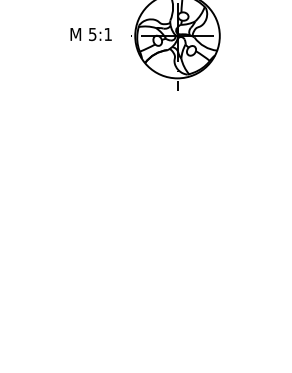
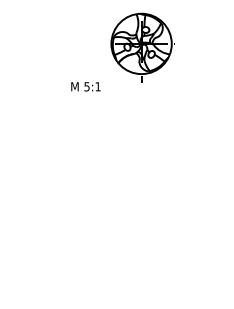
text: (90, 34) -> (85, 86), moved

